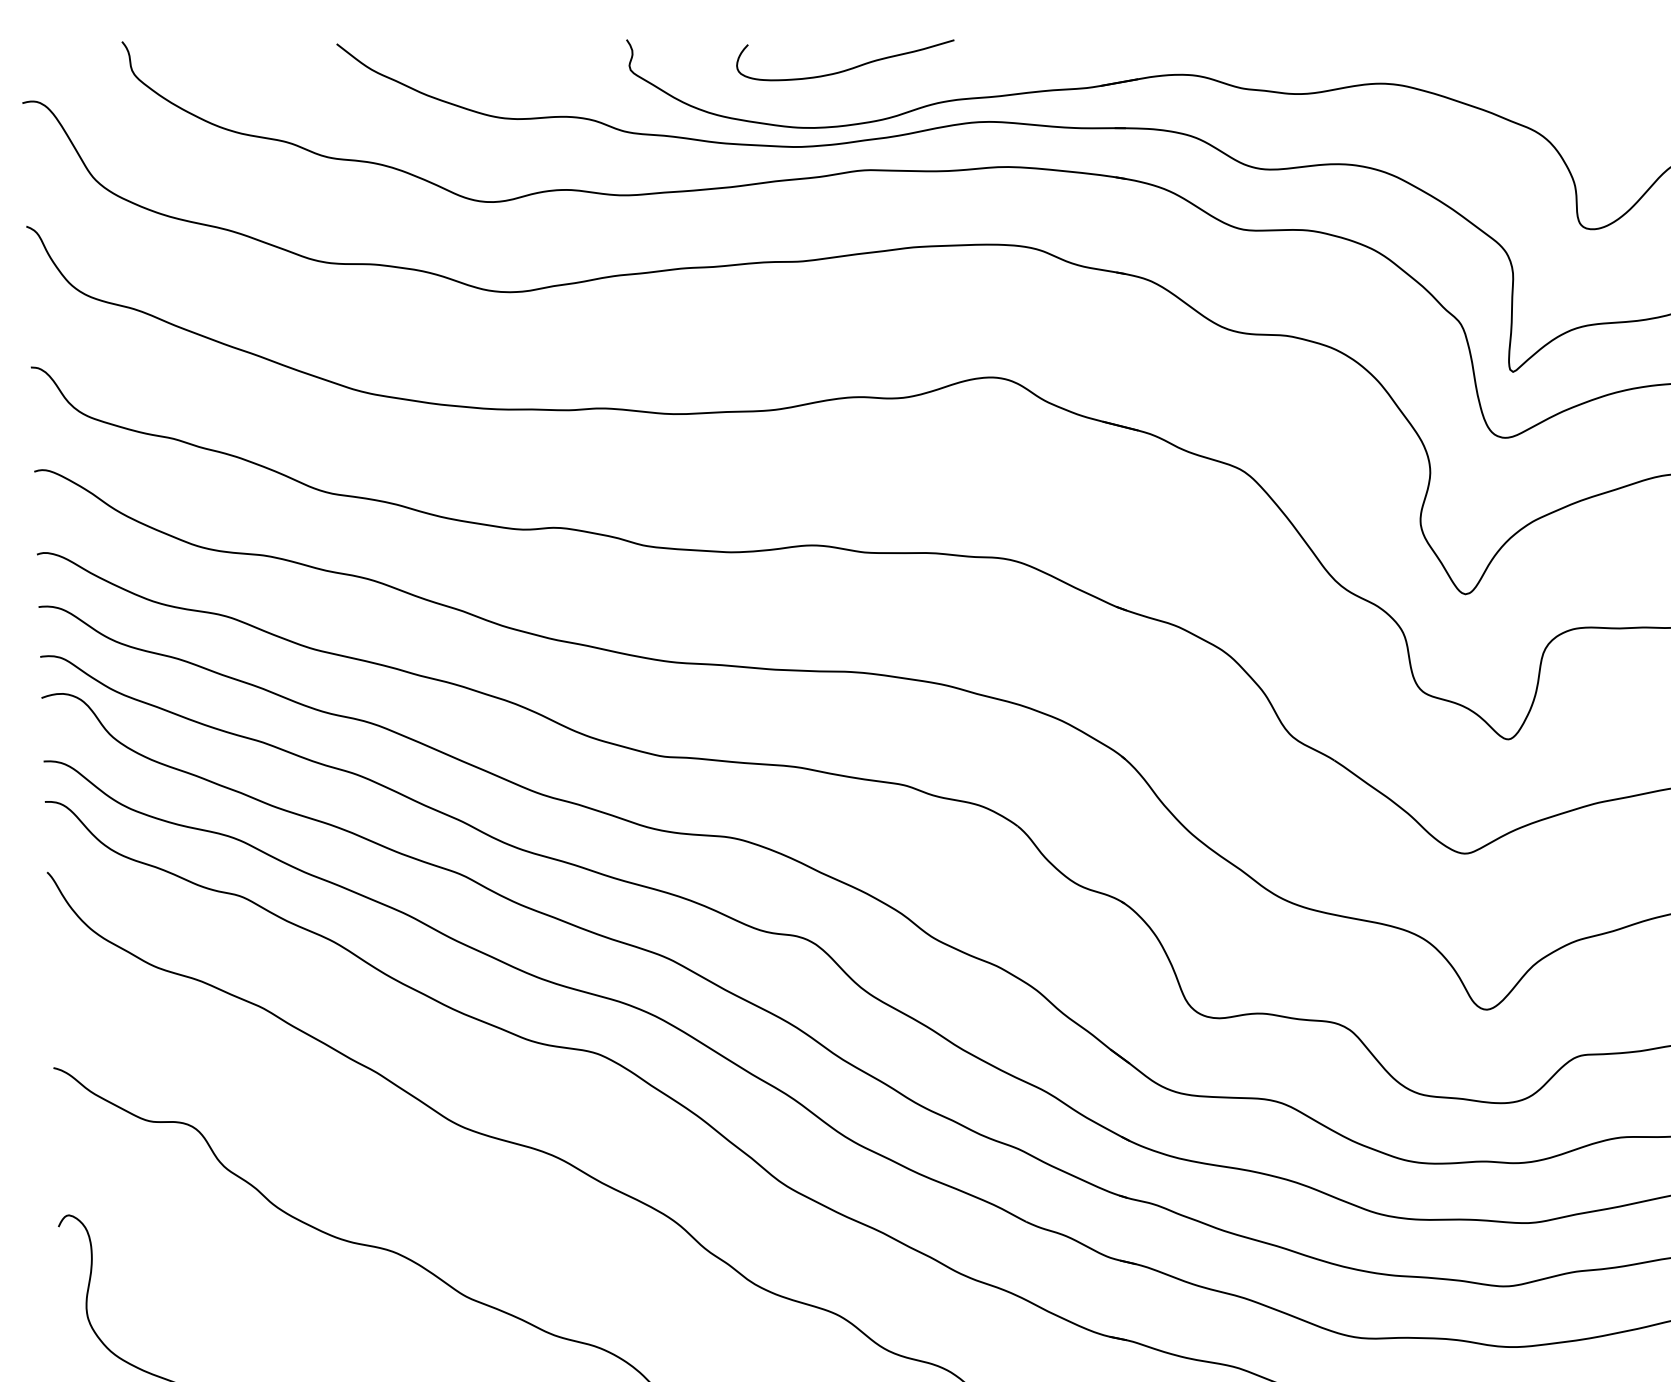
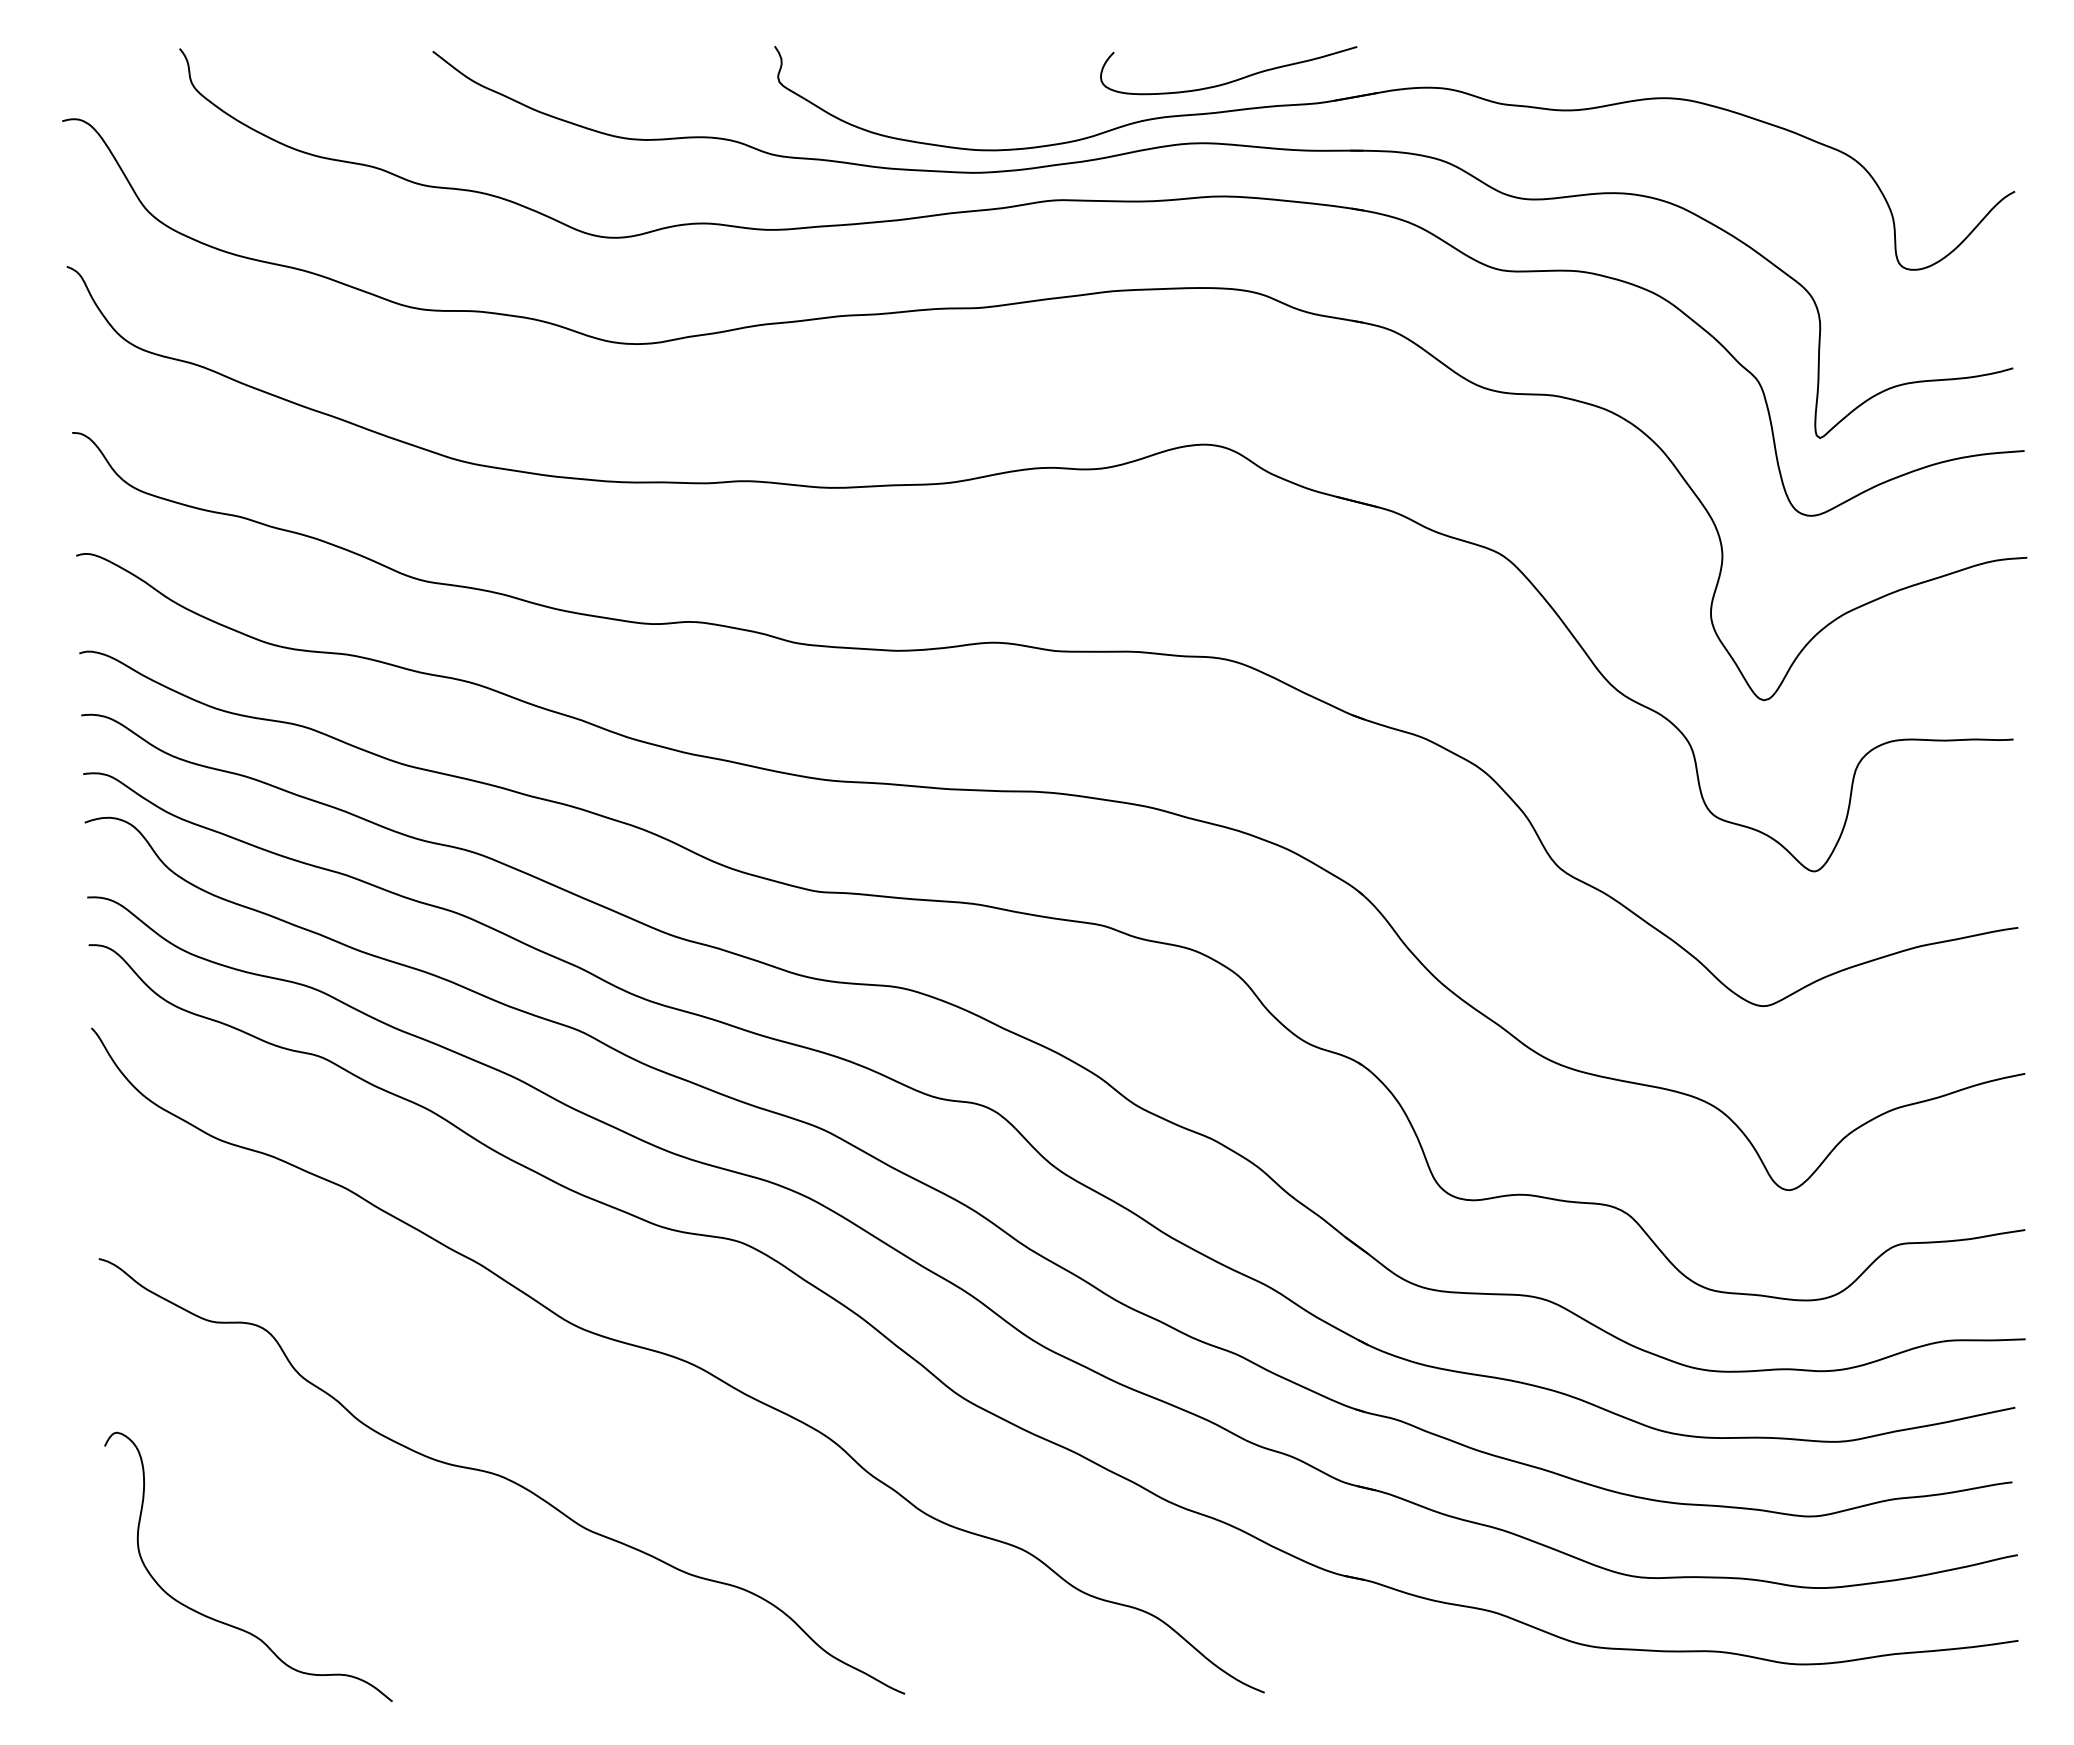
curve: (848, 68) -> (1232, 80), moved

